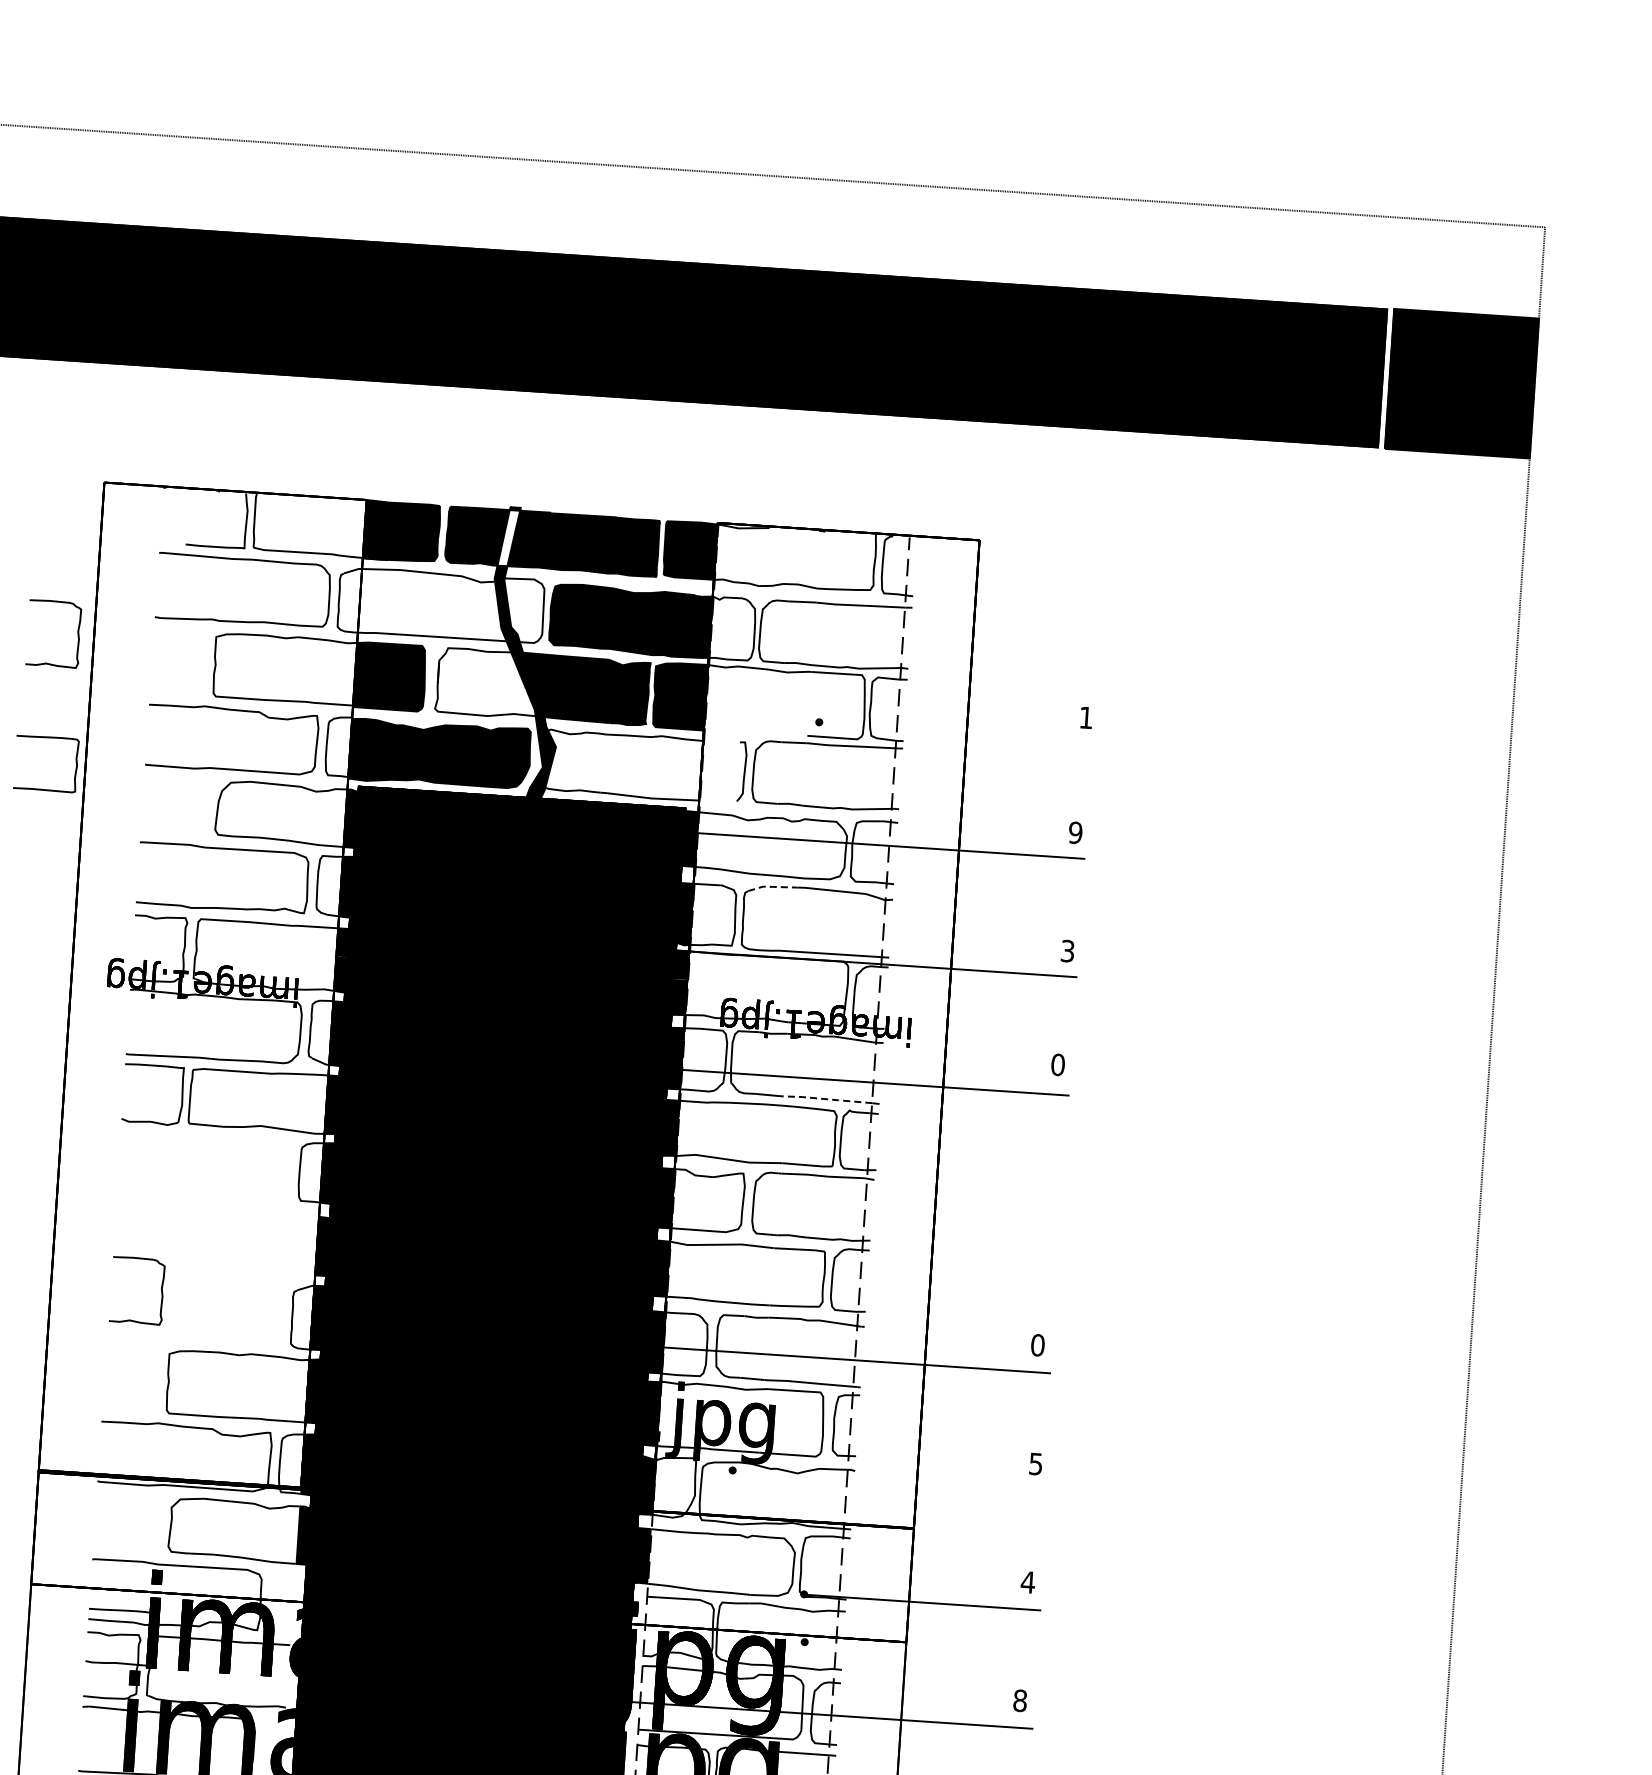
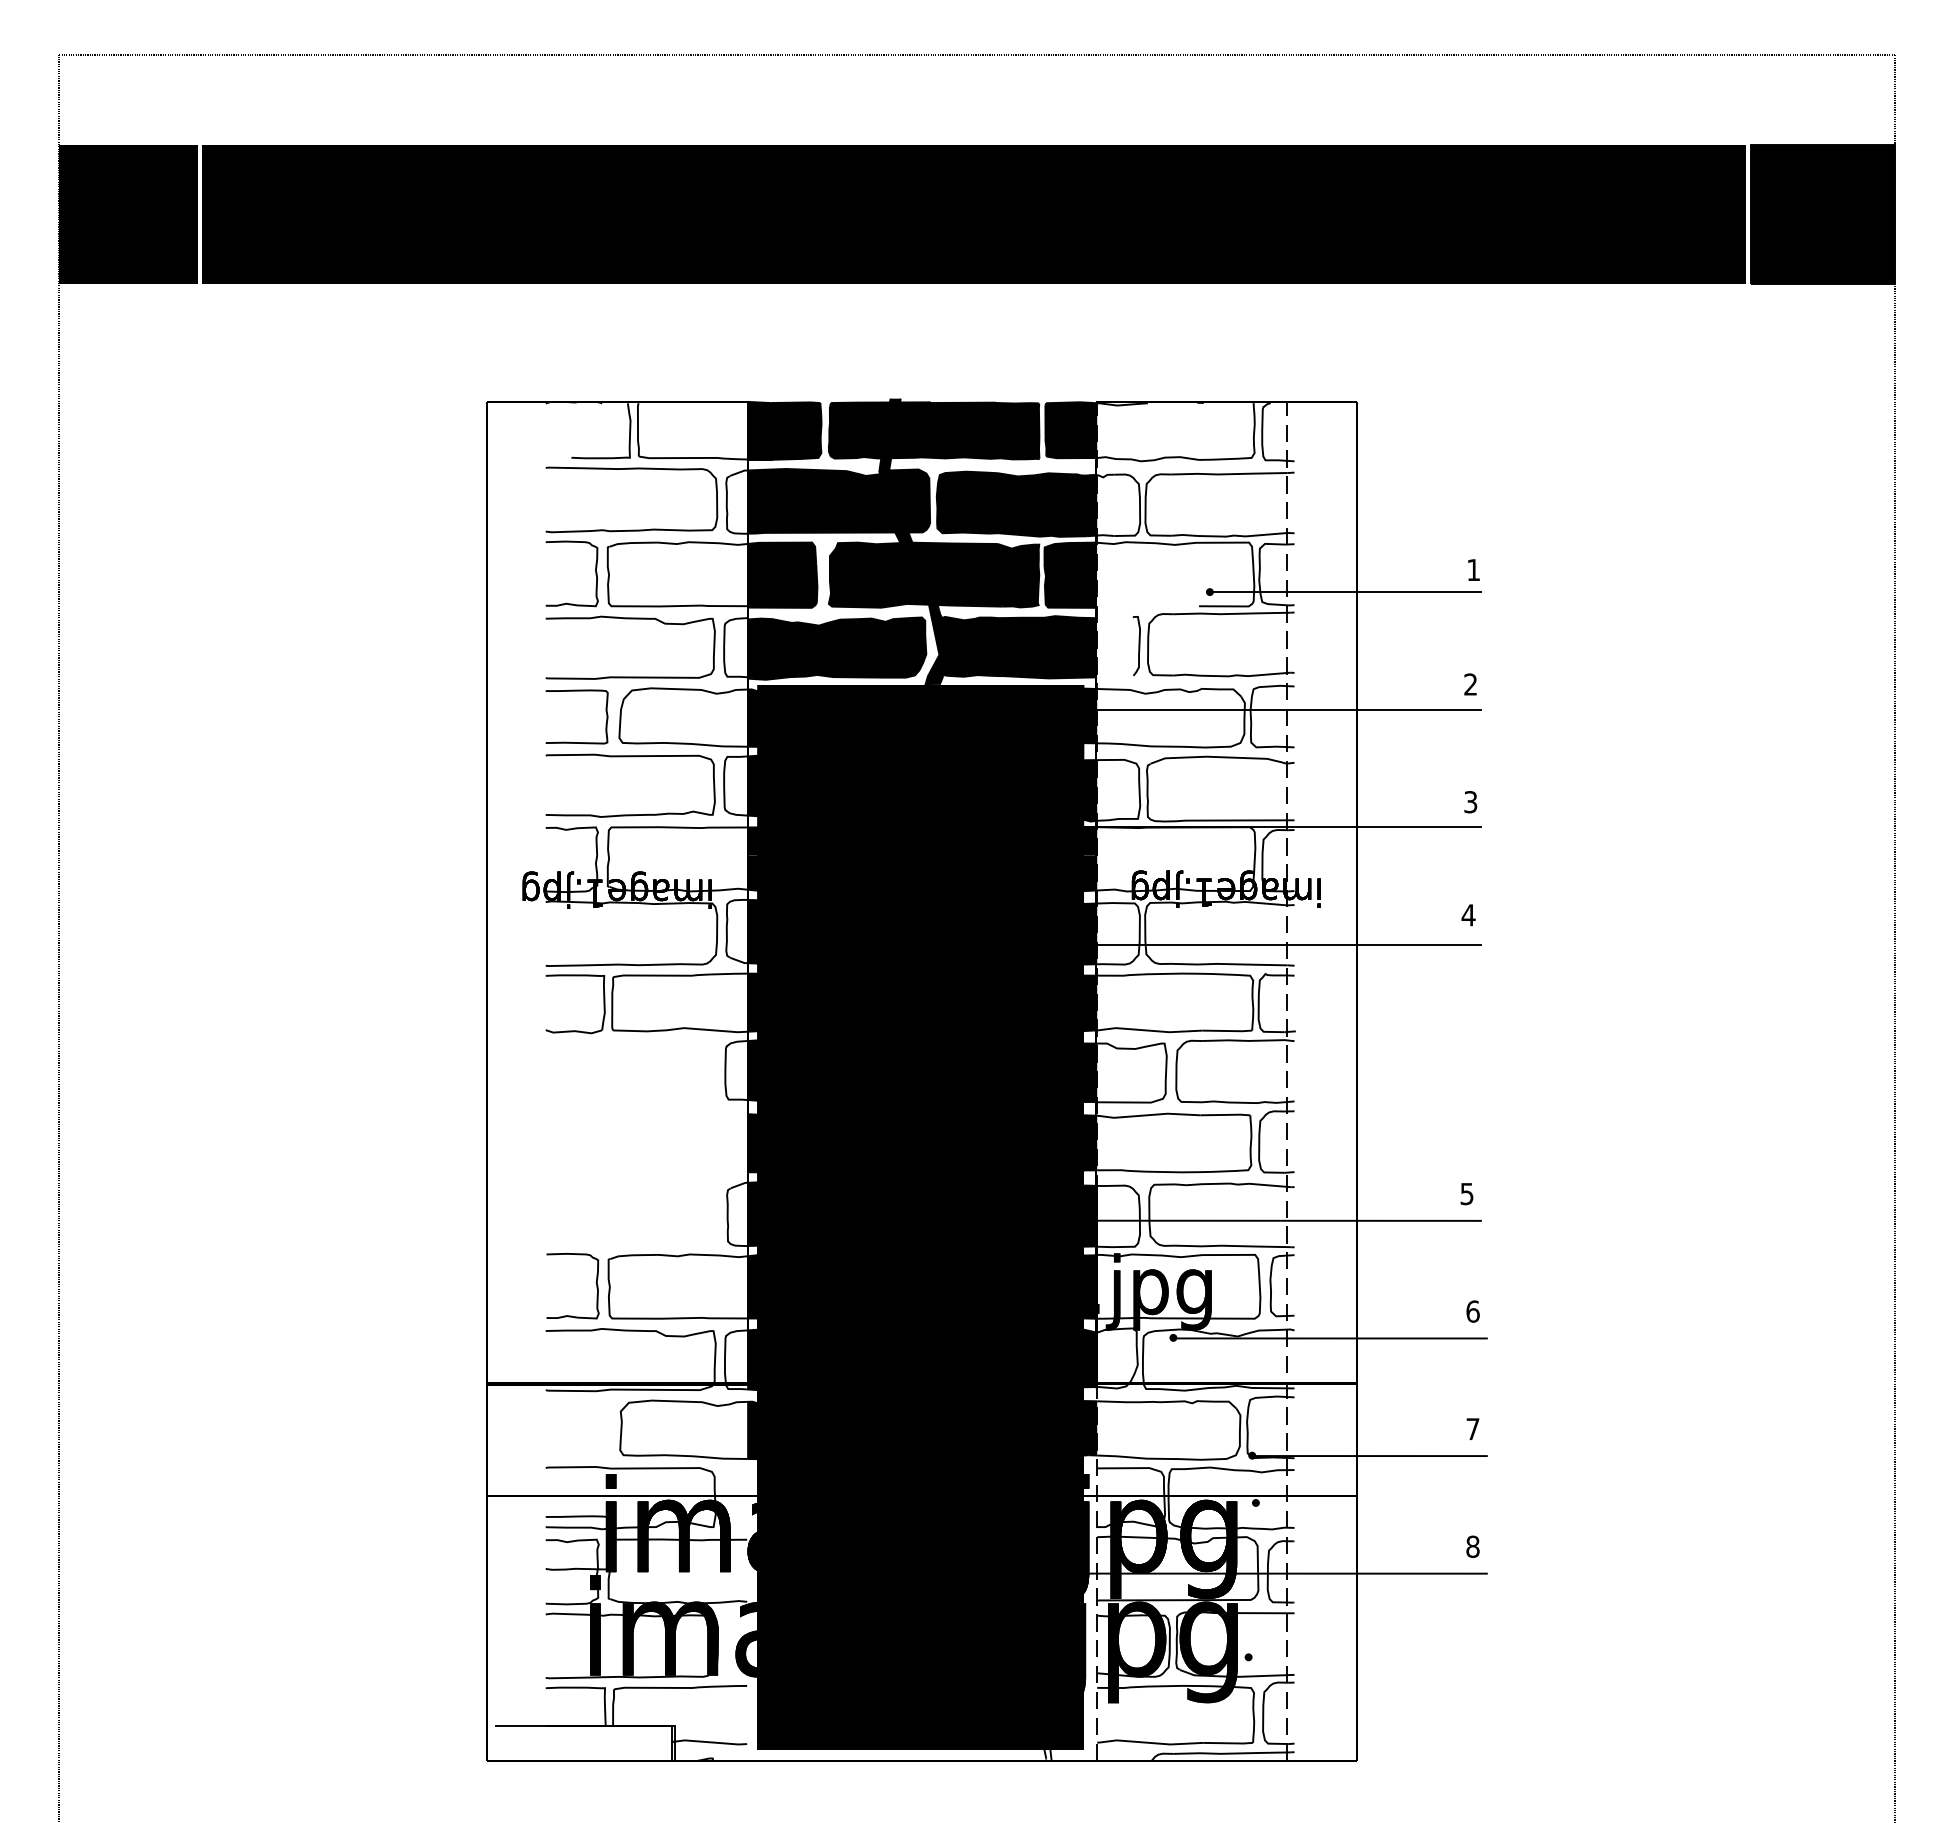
fill: (508, 538) -> (890, 430), added
fill: (434, 604) -> (821, 500), added
fill: (523, 610) -> (909, 500), added
curve: (77, 635) -> (595, 573), moved
fill: (486, 682) -> (878, 574), added
line: (955, 731) -> (1345, 592), added
curve: (47, 738) -> (576, 691), moved
fill: (623, 765) -> (1019, 647), added
text: (1075, 832) -> (1470, 684), 9 -> 2
line: (772, 886) -> (1174, 757), dashed -> solid
text: (1057, 1065) -> (1468, 915), 0 -> 4
line: (827, 1099) -> (1242, 964), dashed -> solid
curve: (160, 1288) -> (595, 1282), moved
text: (1037, 1344) -> (1466, 1193), 0 -> 5
text: (1035, 1463) -> (1472, 1311), 5 -> 6
line: (890, 1481) -> (1330, 1338), added
text: (1027, 1581) -> (1472, 1428), 4 -> 7

